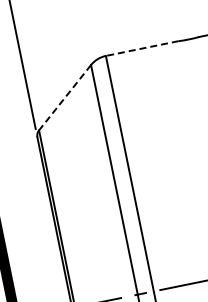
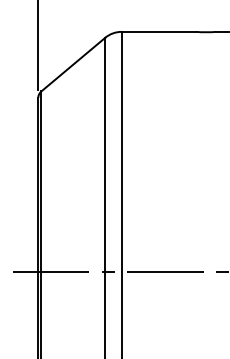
line: (141, 48) -> (158, 31), dashed -> solid
line: (65, 97) -> (73, 64), dashed -> solid

